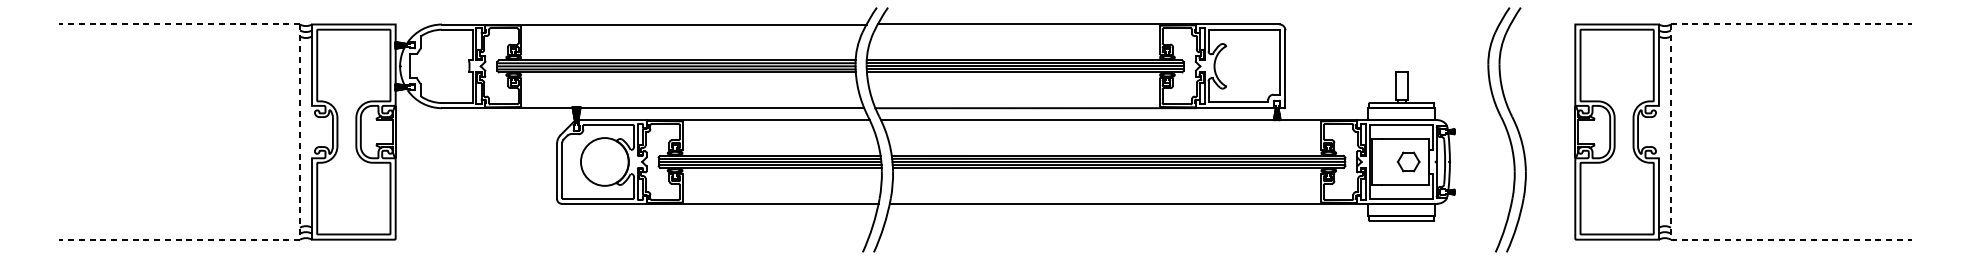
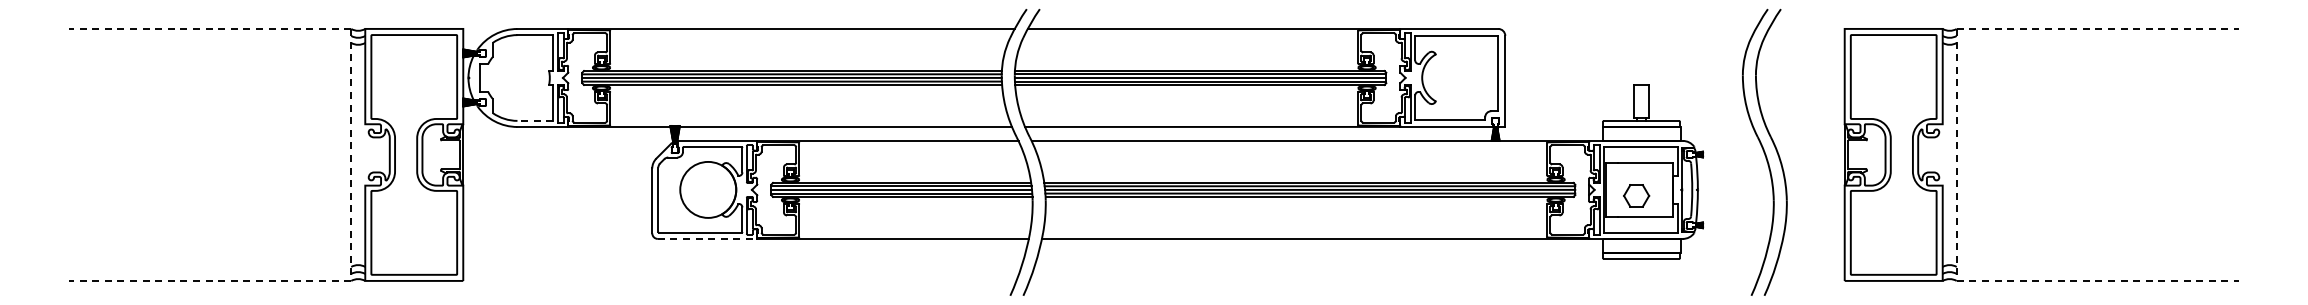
line: (457, 102) -> (535, 120), solid -> dashed
part: (1408, 161) -> (1636, 195), moved
line: (604, 203) -> (707, 238), solid -> dashed

